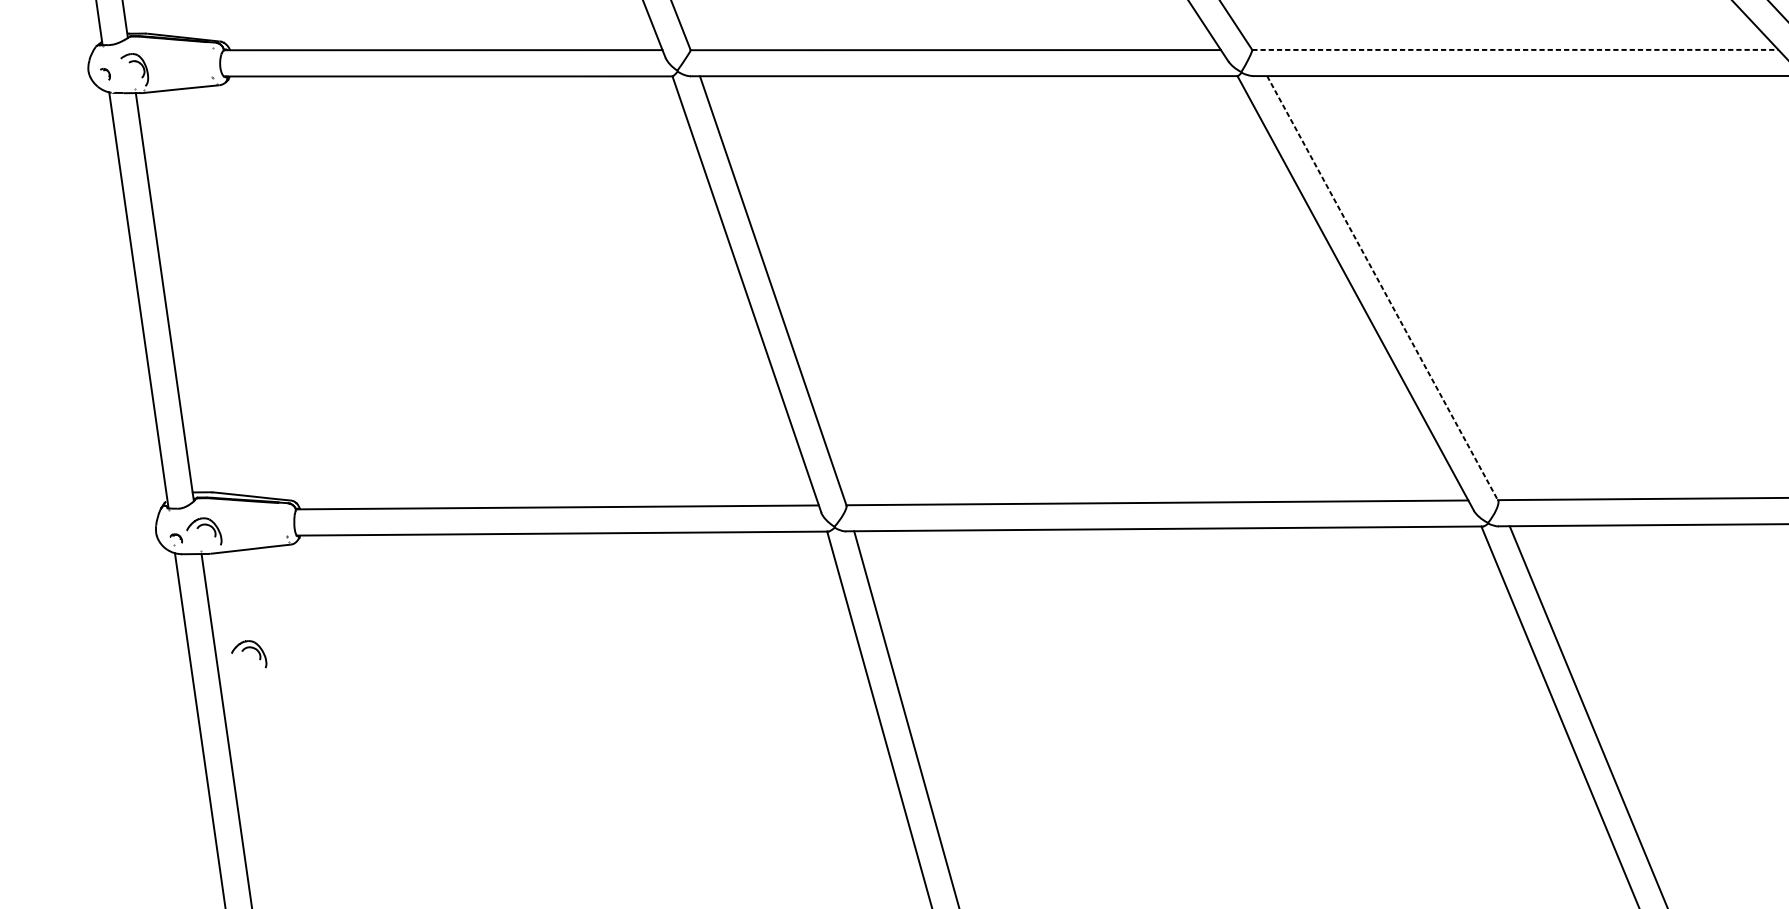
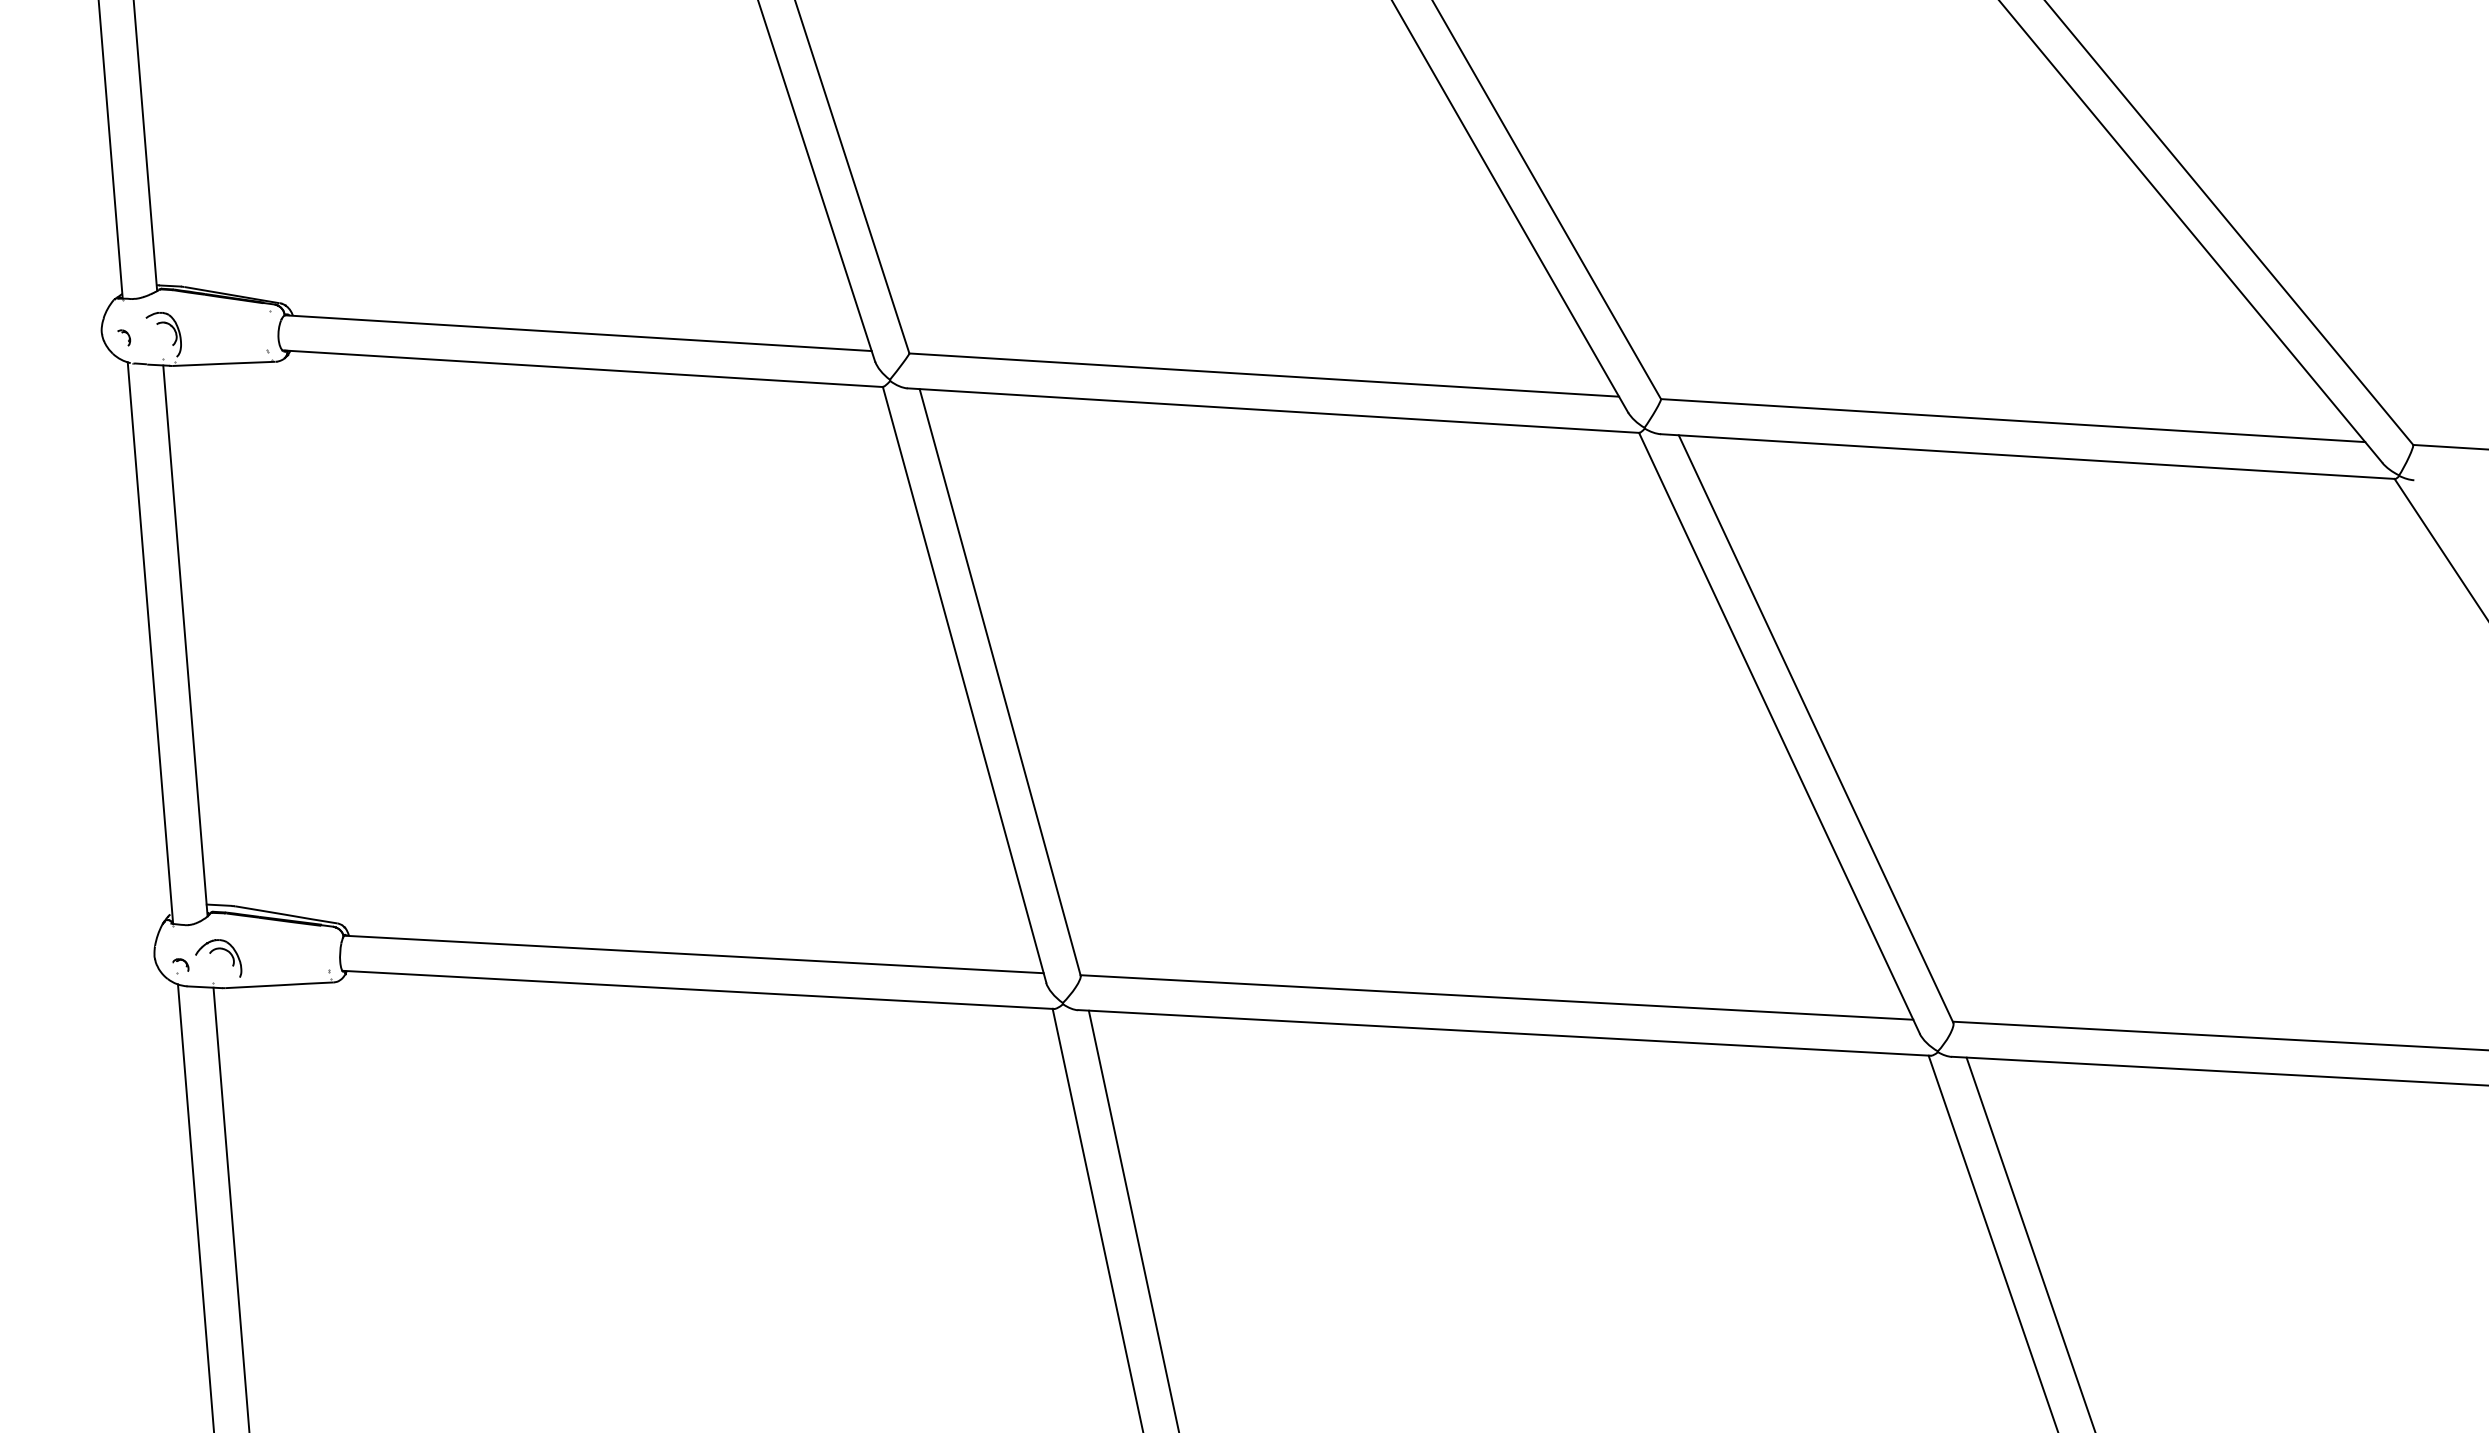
line: (1515, 49) -> (2013, 420), dashed -> solid
line: (1383, 288) -> (1816, 729), dashed -> solid
part: (246, 649) -> (265, 1118), removed

